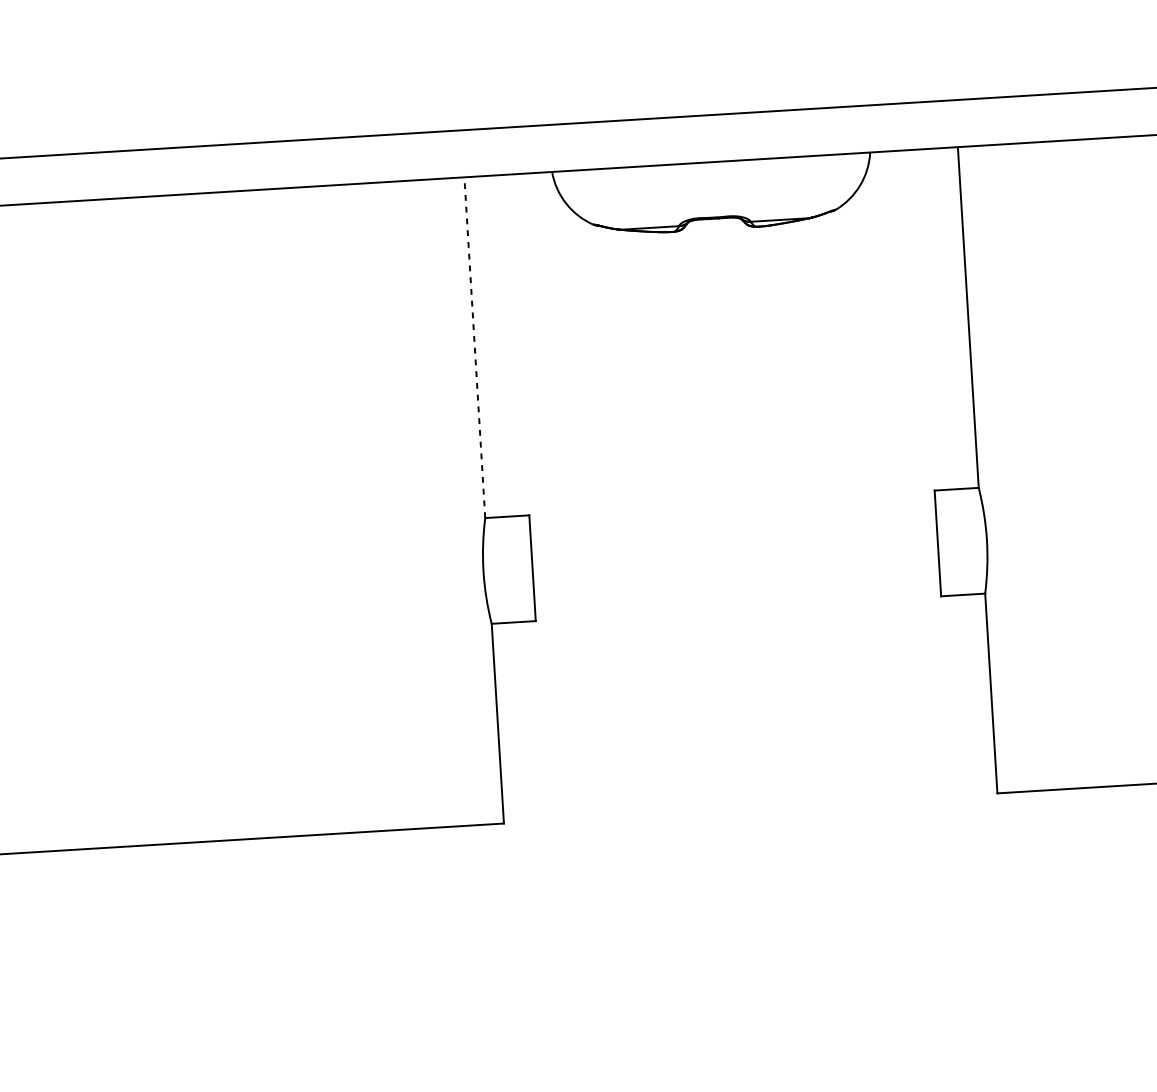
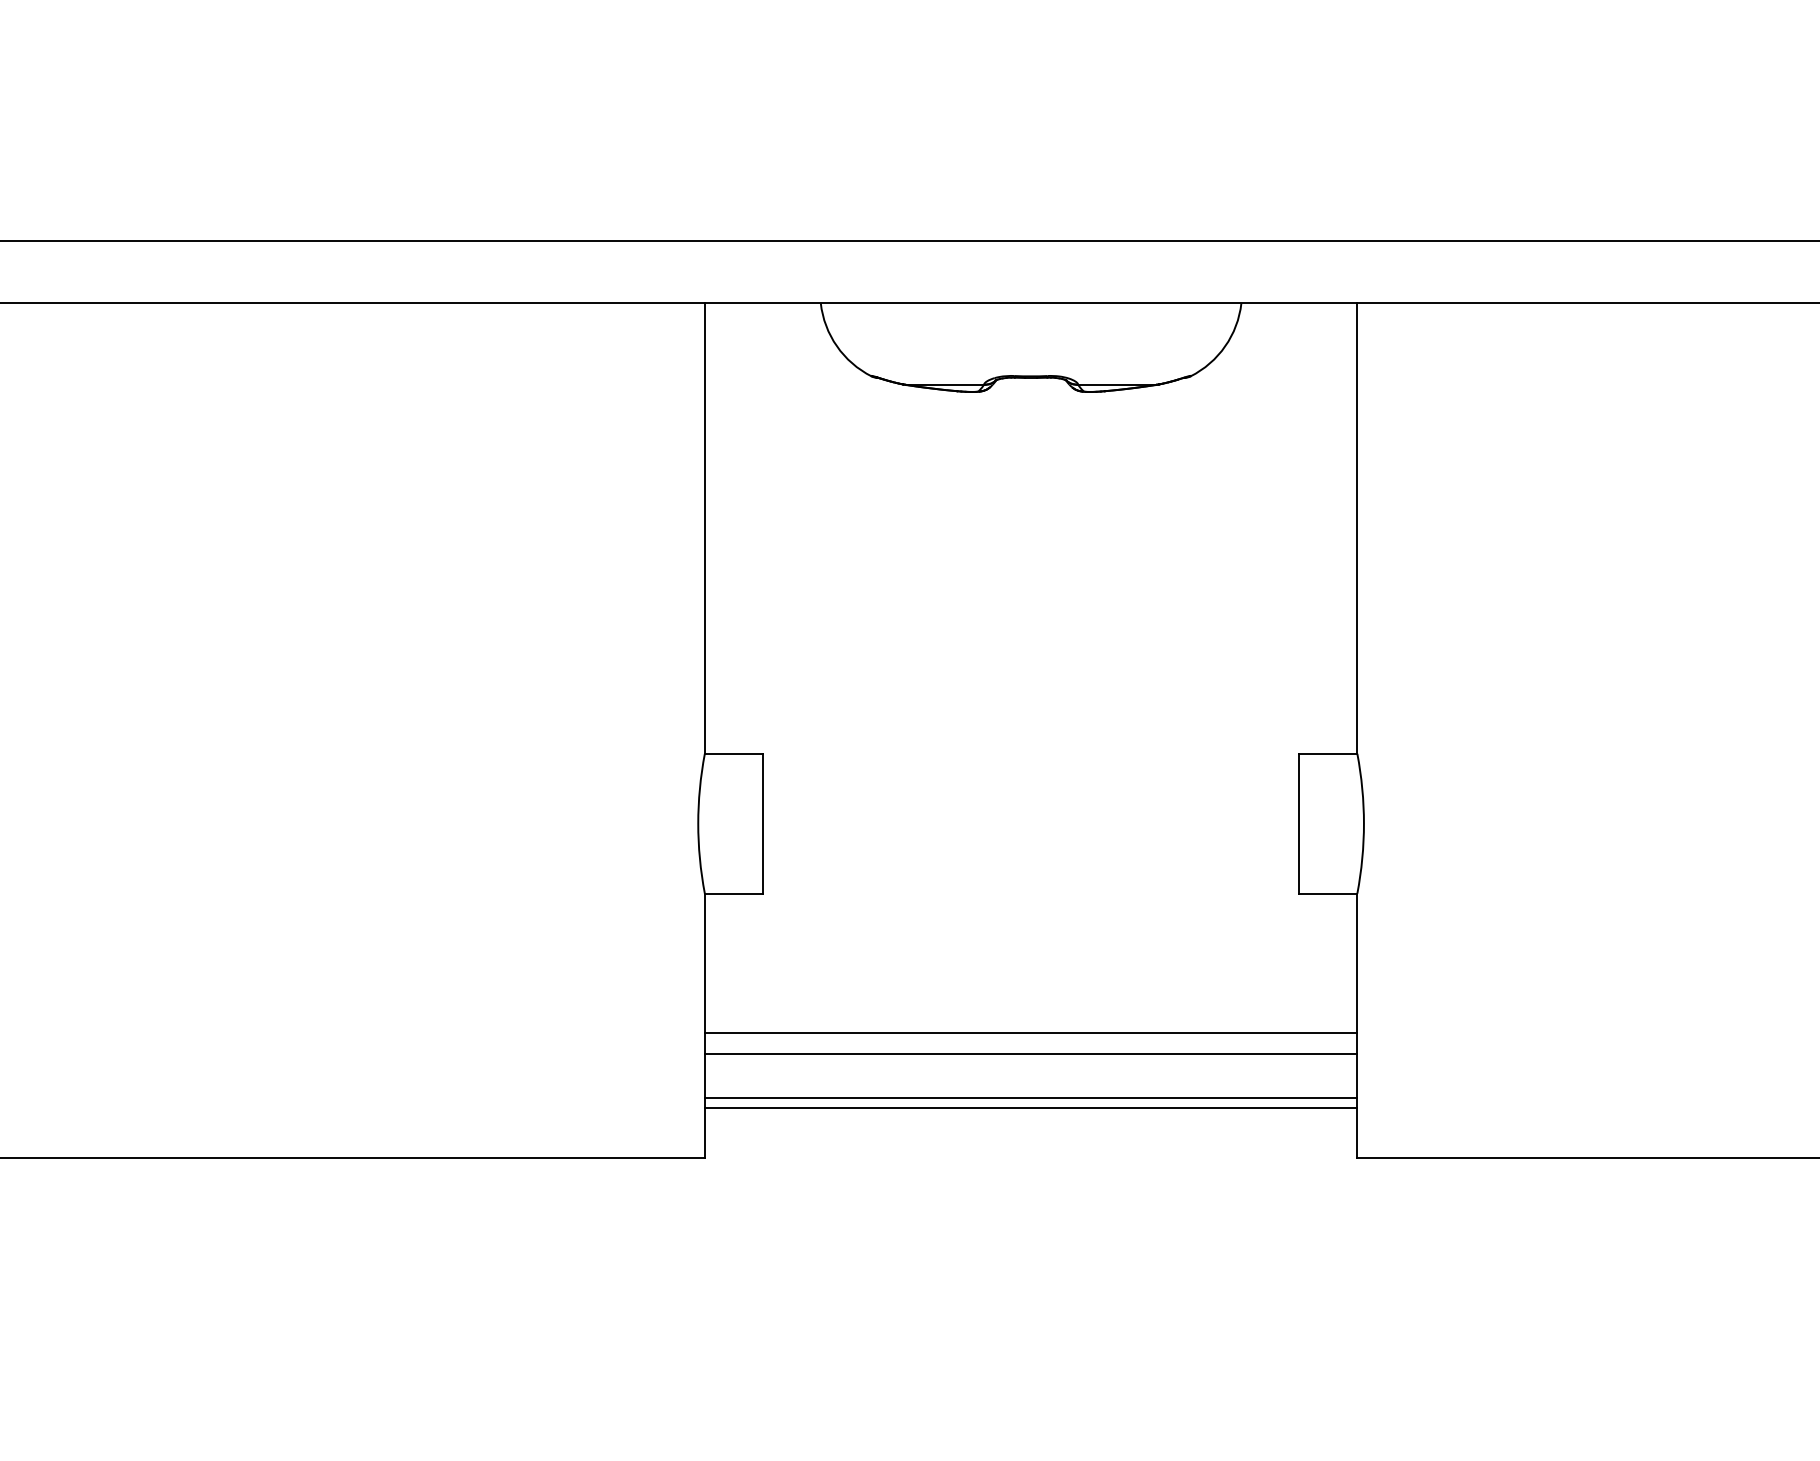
line: (474, 347) -> (704, 528), dashed -> solid
line: (744, 714) -> (1030, 1033), added
line: (745, 730) -> (1030, 1054), added
line: (747, 763) -> (1030, 1098), added
line: (747, 771) -> (1030, 1108), added

